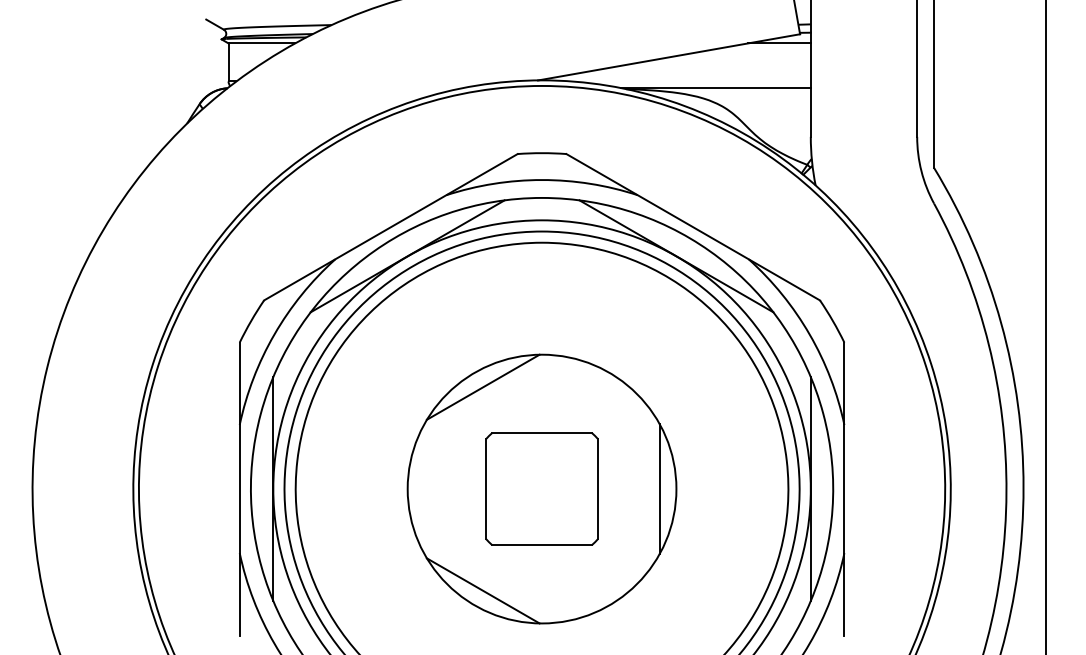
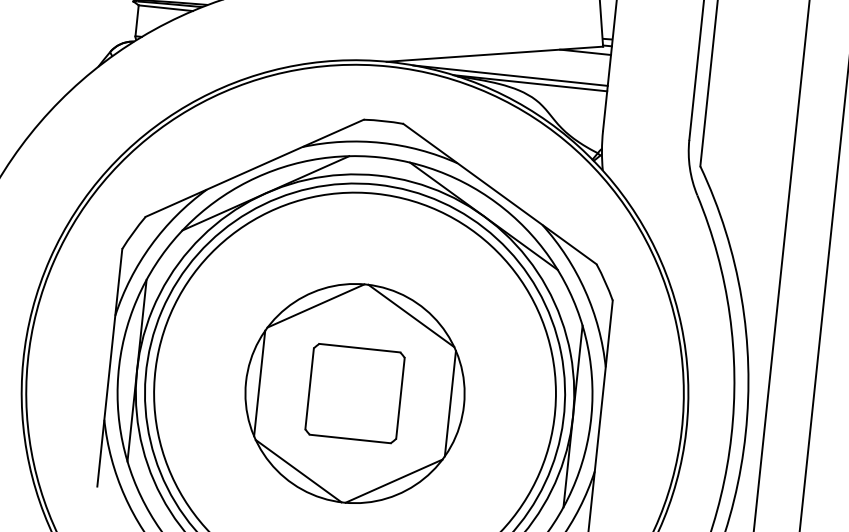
line: (690, 81) -> (510, 75), added
line: (600, 386) -> (411, 315), added
line: (424, 489) -> (259, 383), added
line: (600, 590) -> (393, 480), added

